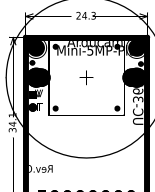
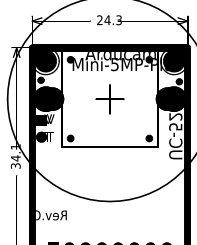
part: (86, 77) -> (109, 98), size x1.6
text: (137, 93) -> (175, 119), UC-367 -> UC-523

